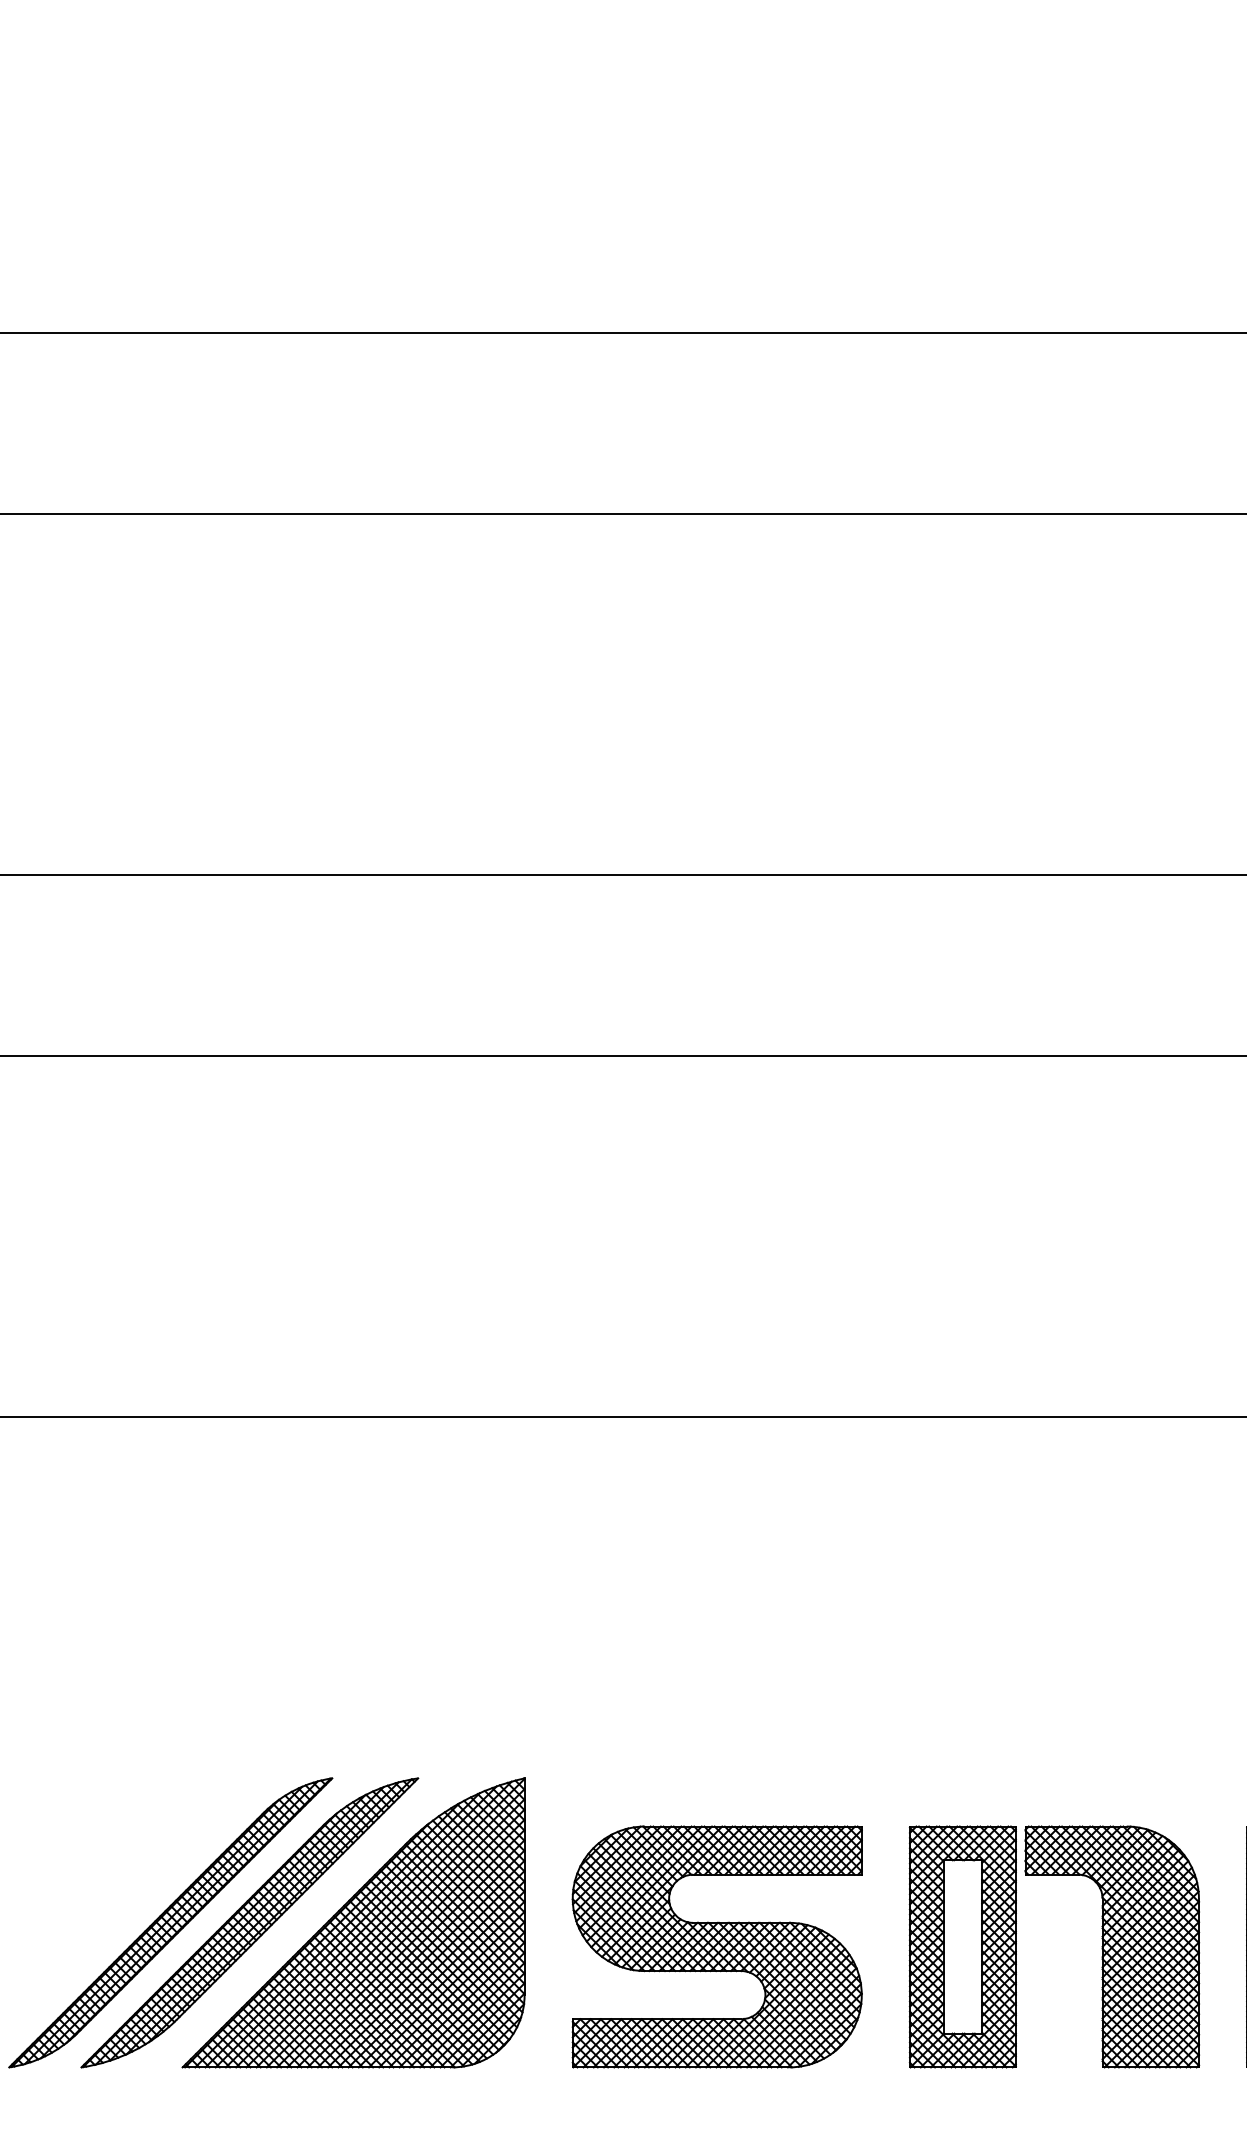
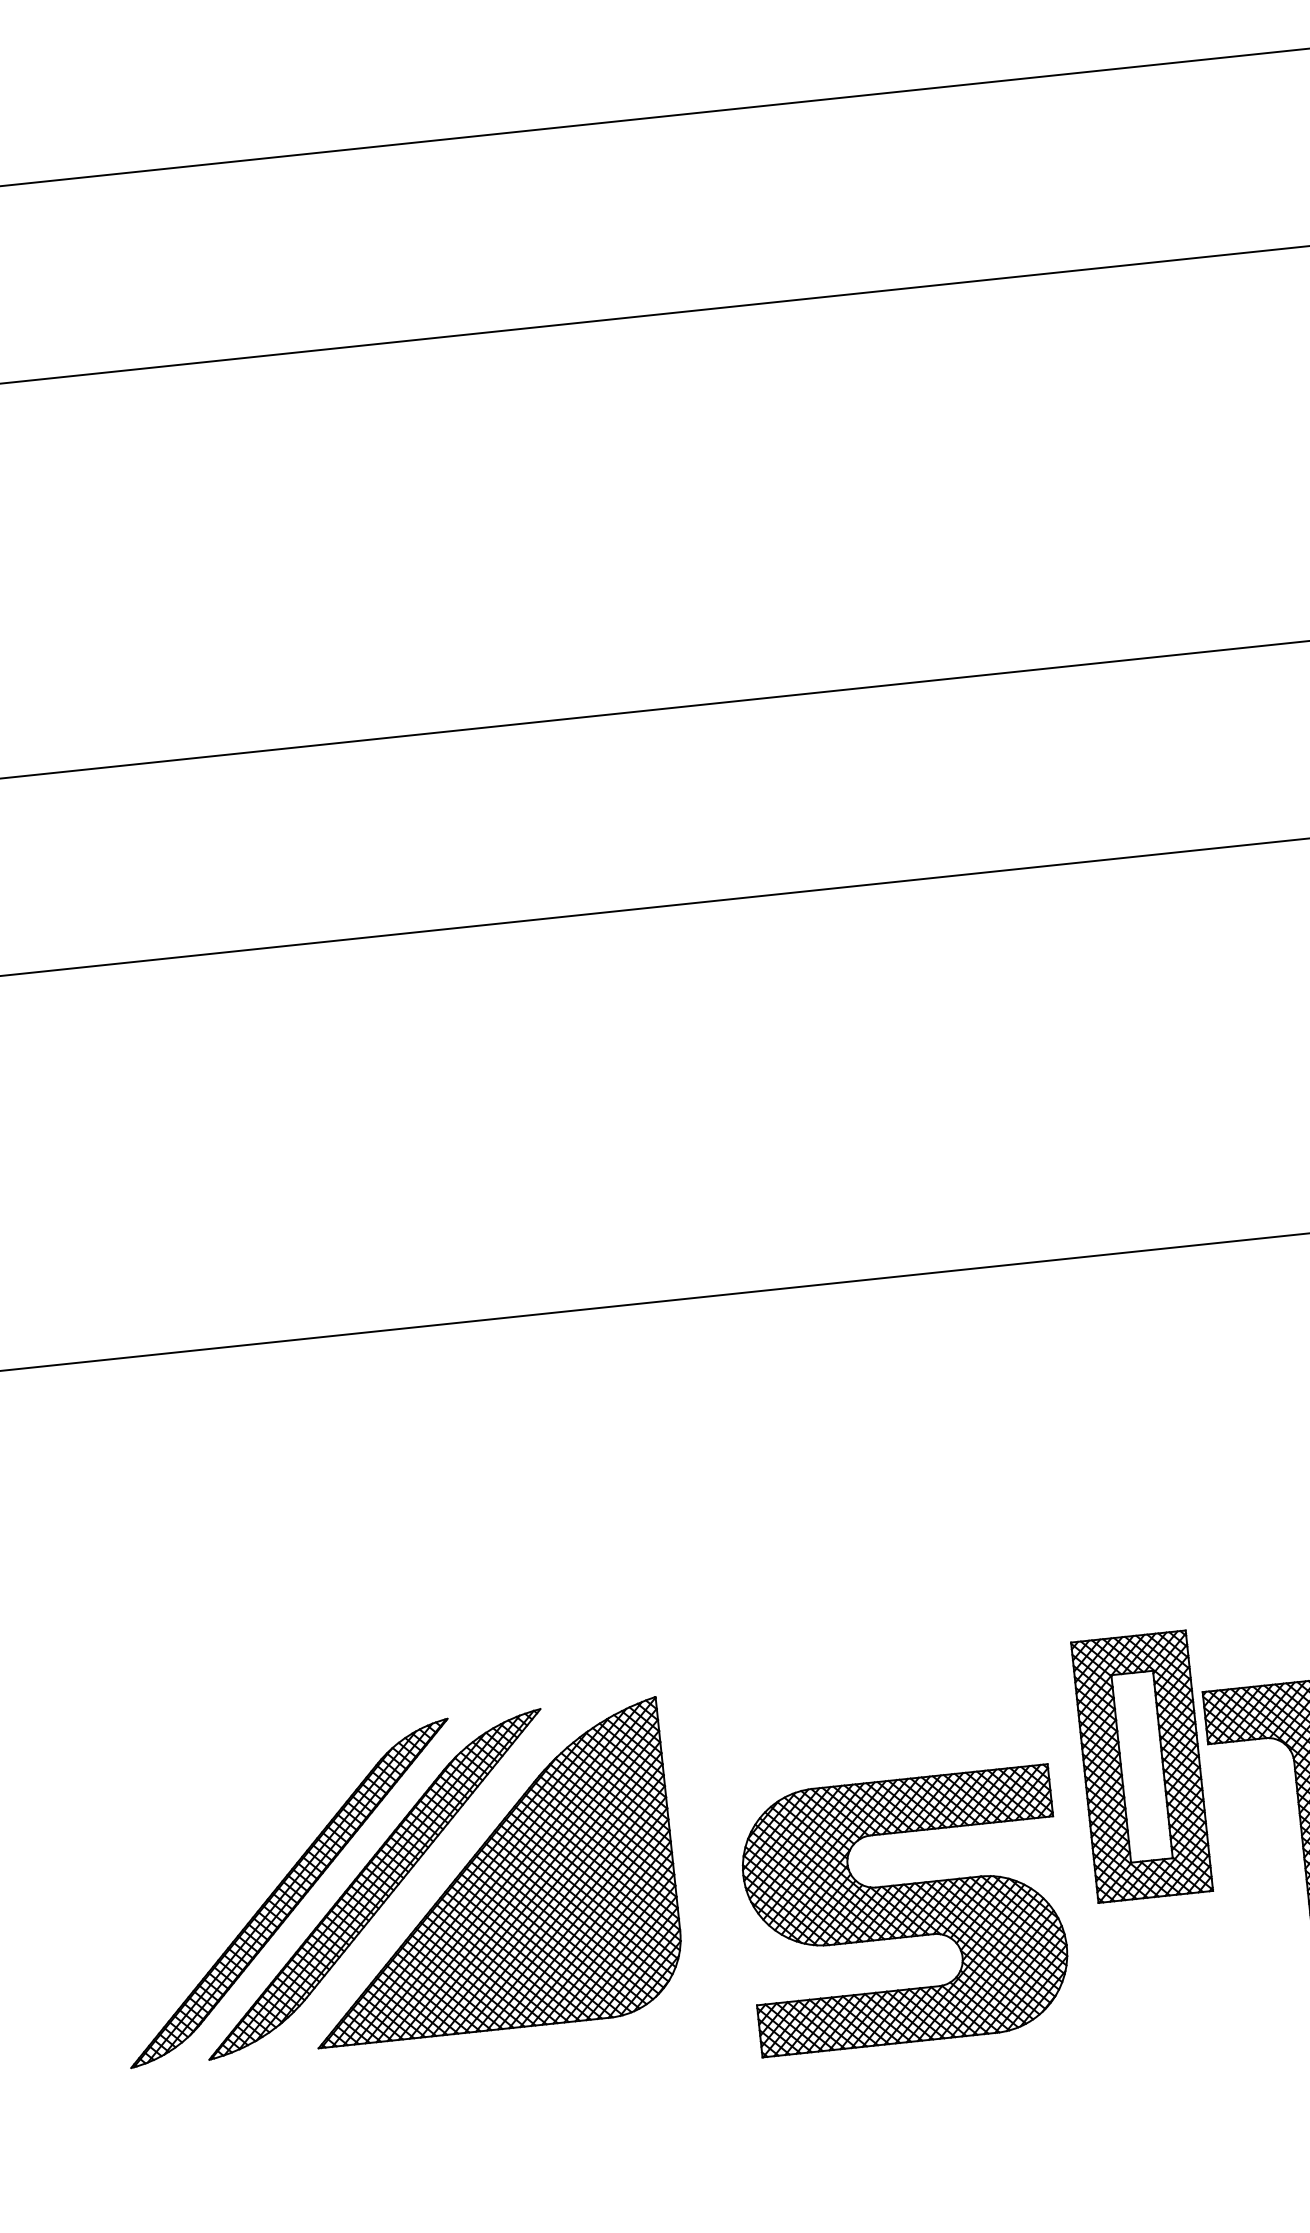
part: (716, 1946) -> (904, 1910), moved
part: (962, 1946) -> (1141, 1766), moved

